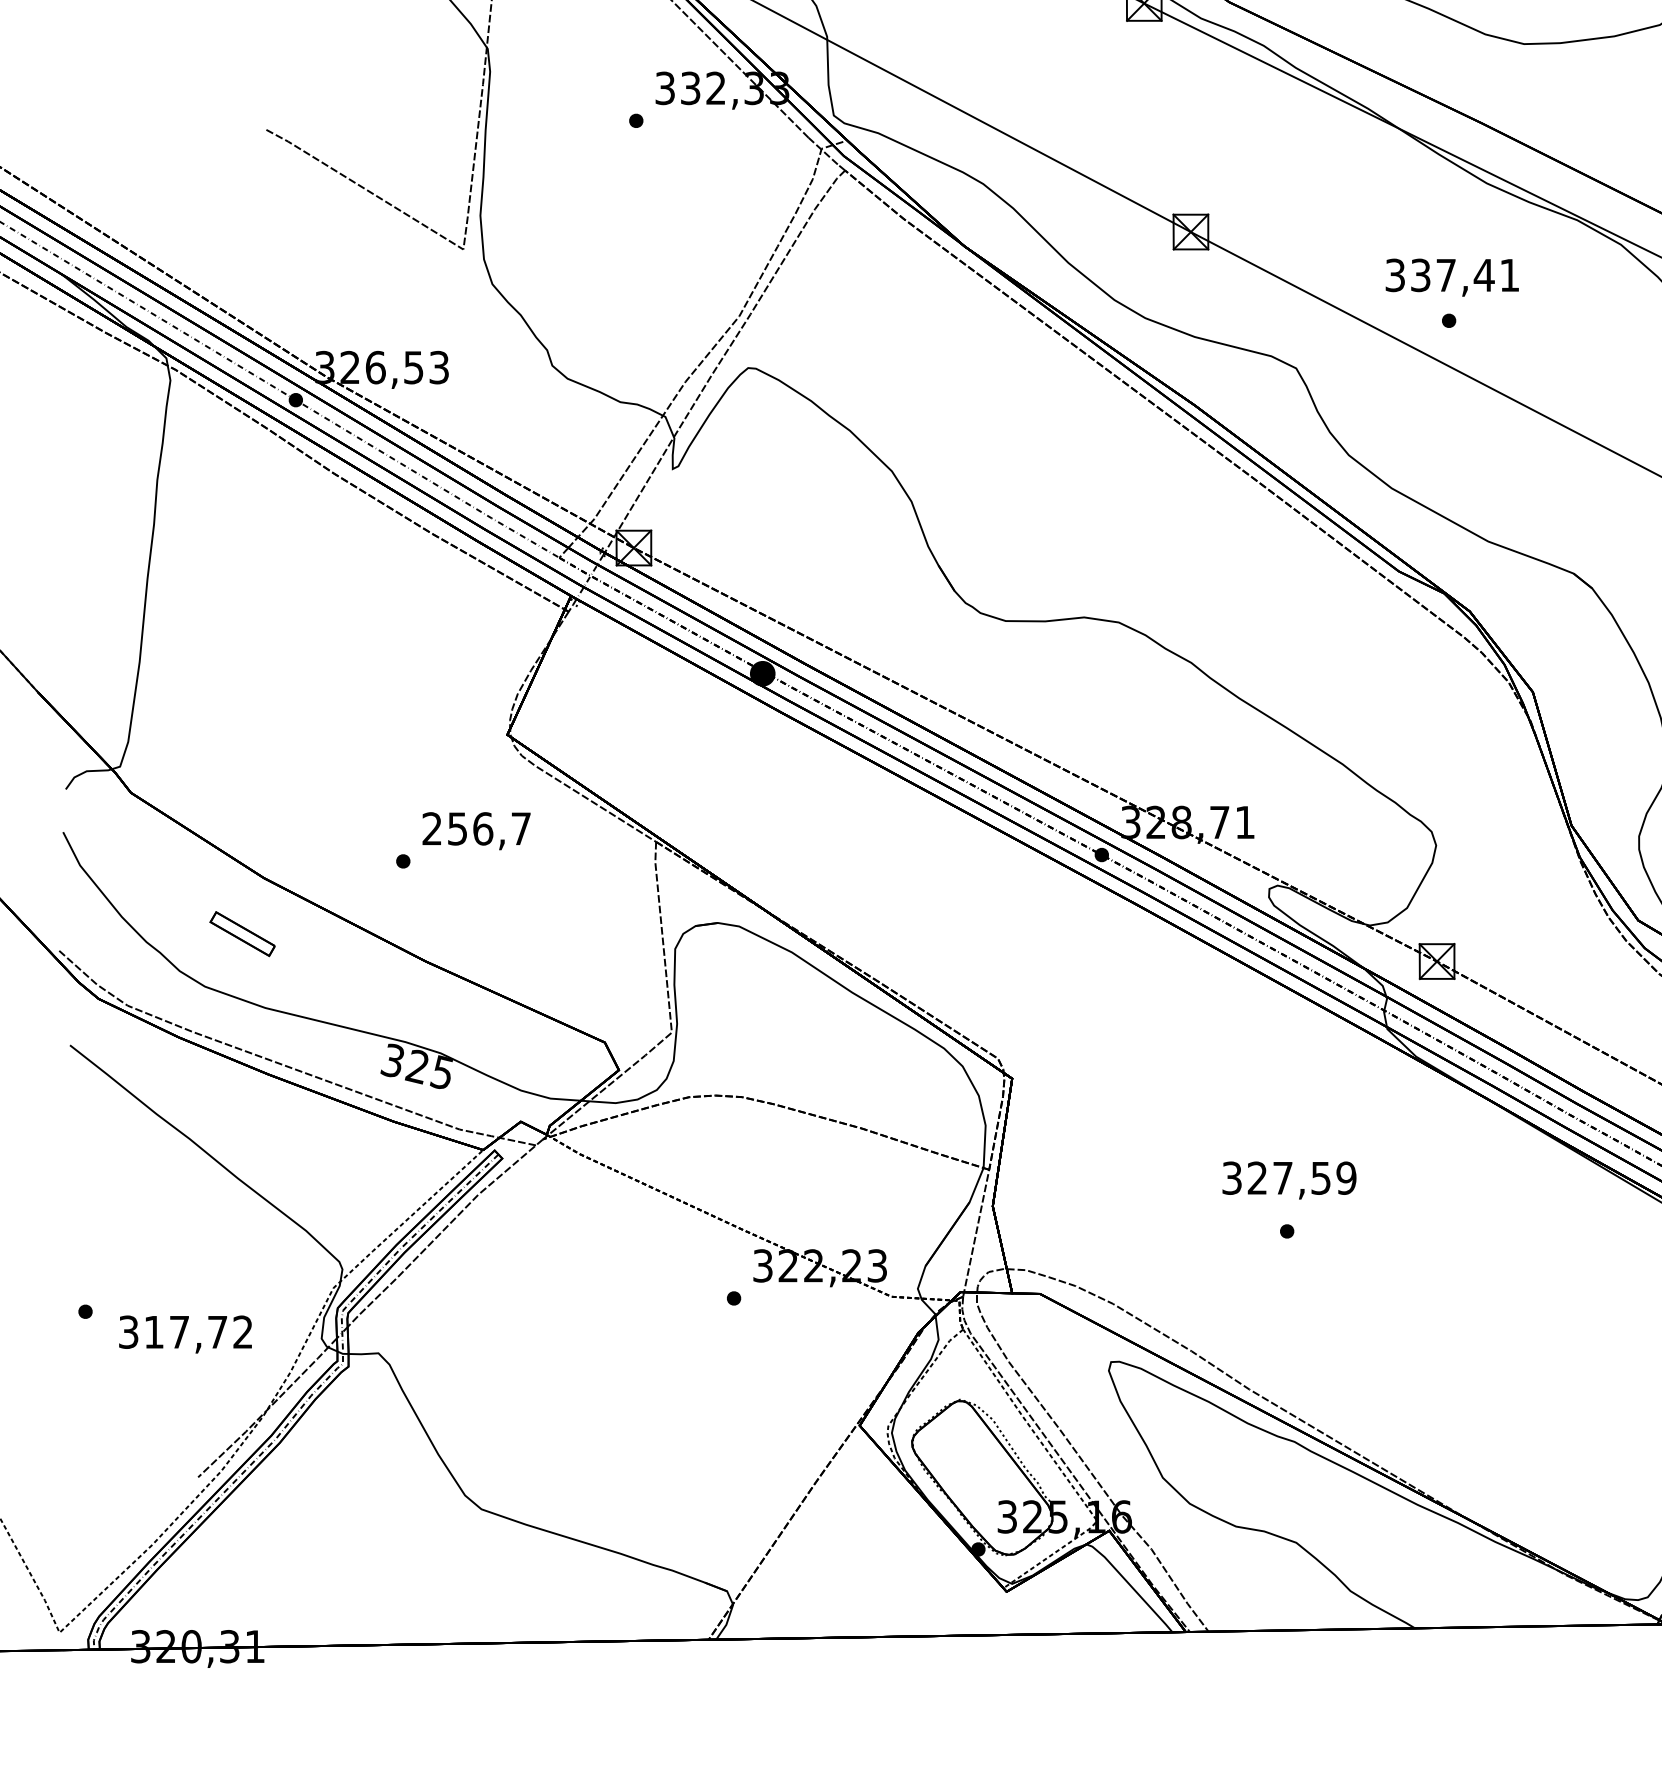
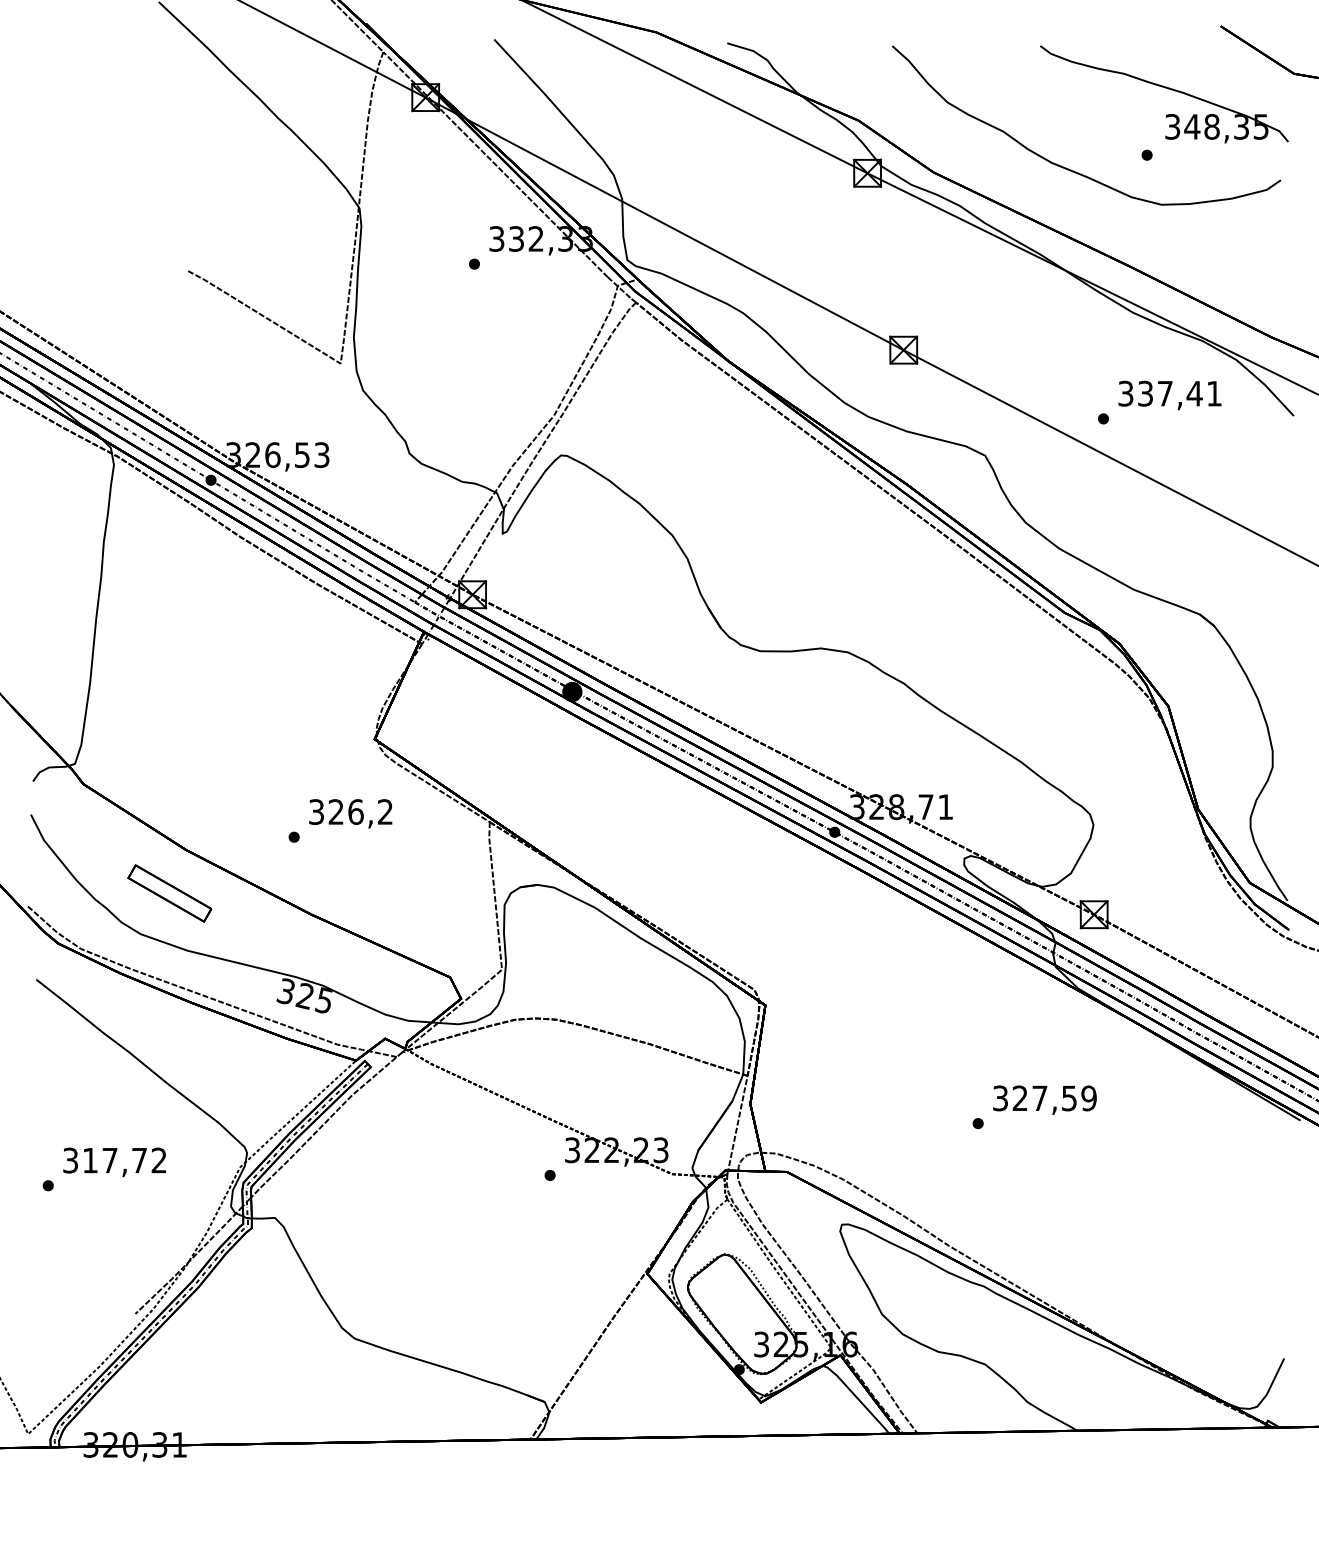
text: (1451, 277) -> (1169, 395), moved
text: (476, 828) -> (350, 811), 256,7 -> 326,2
part: (242, 934) -> (169, 893), size x1.67
text: (1288, 1179) -> (1044, 1099), moved
text: (185, 1334) -> (114, 1162), moved

